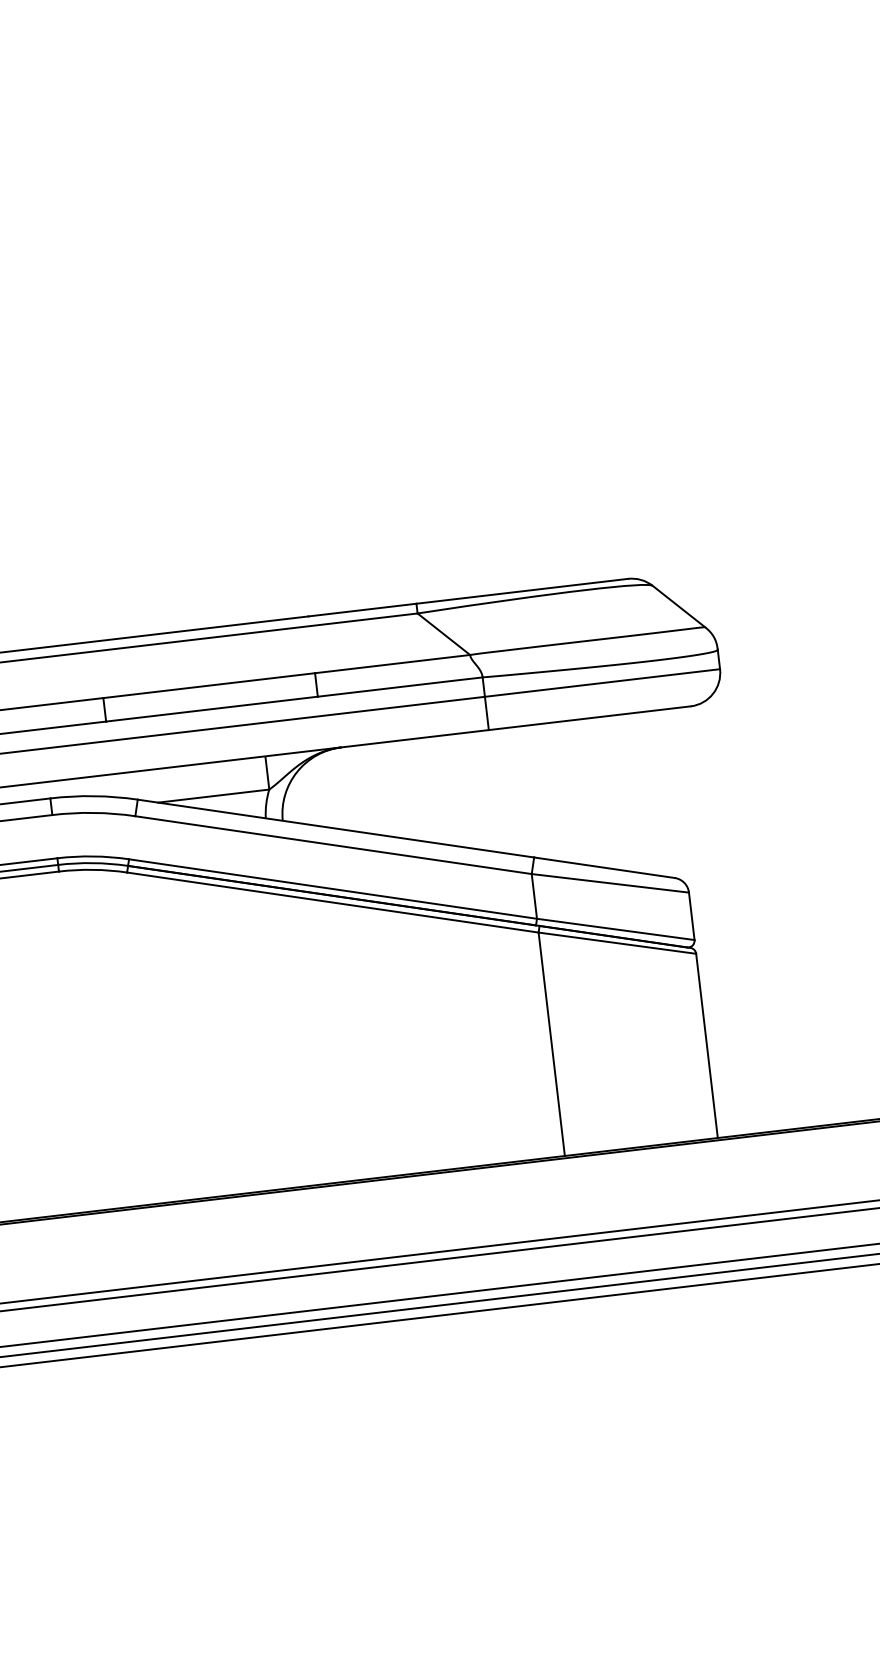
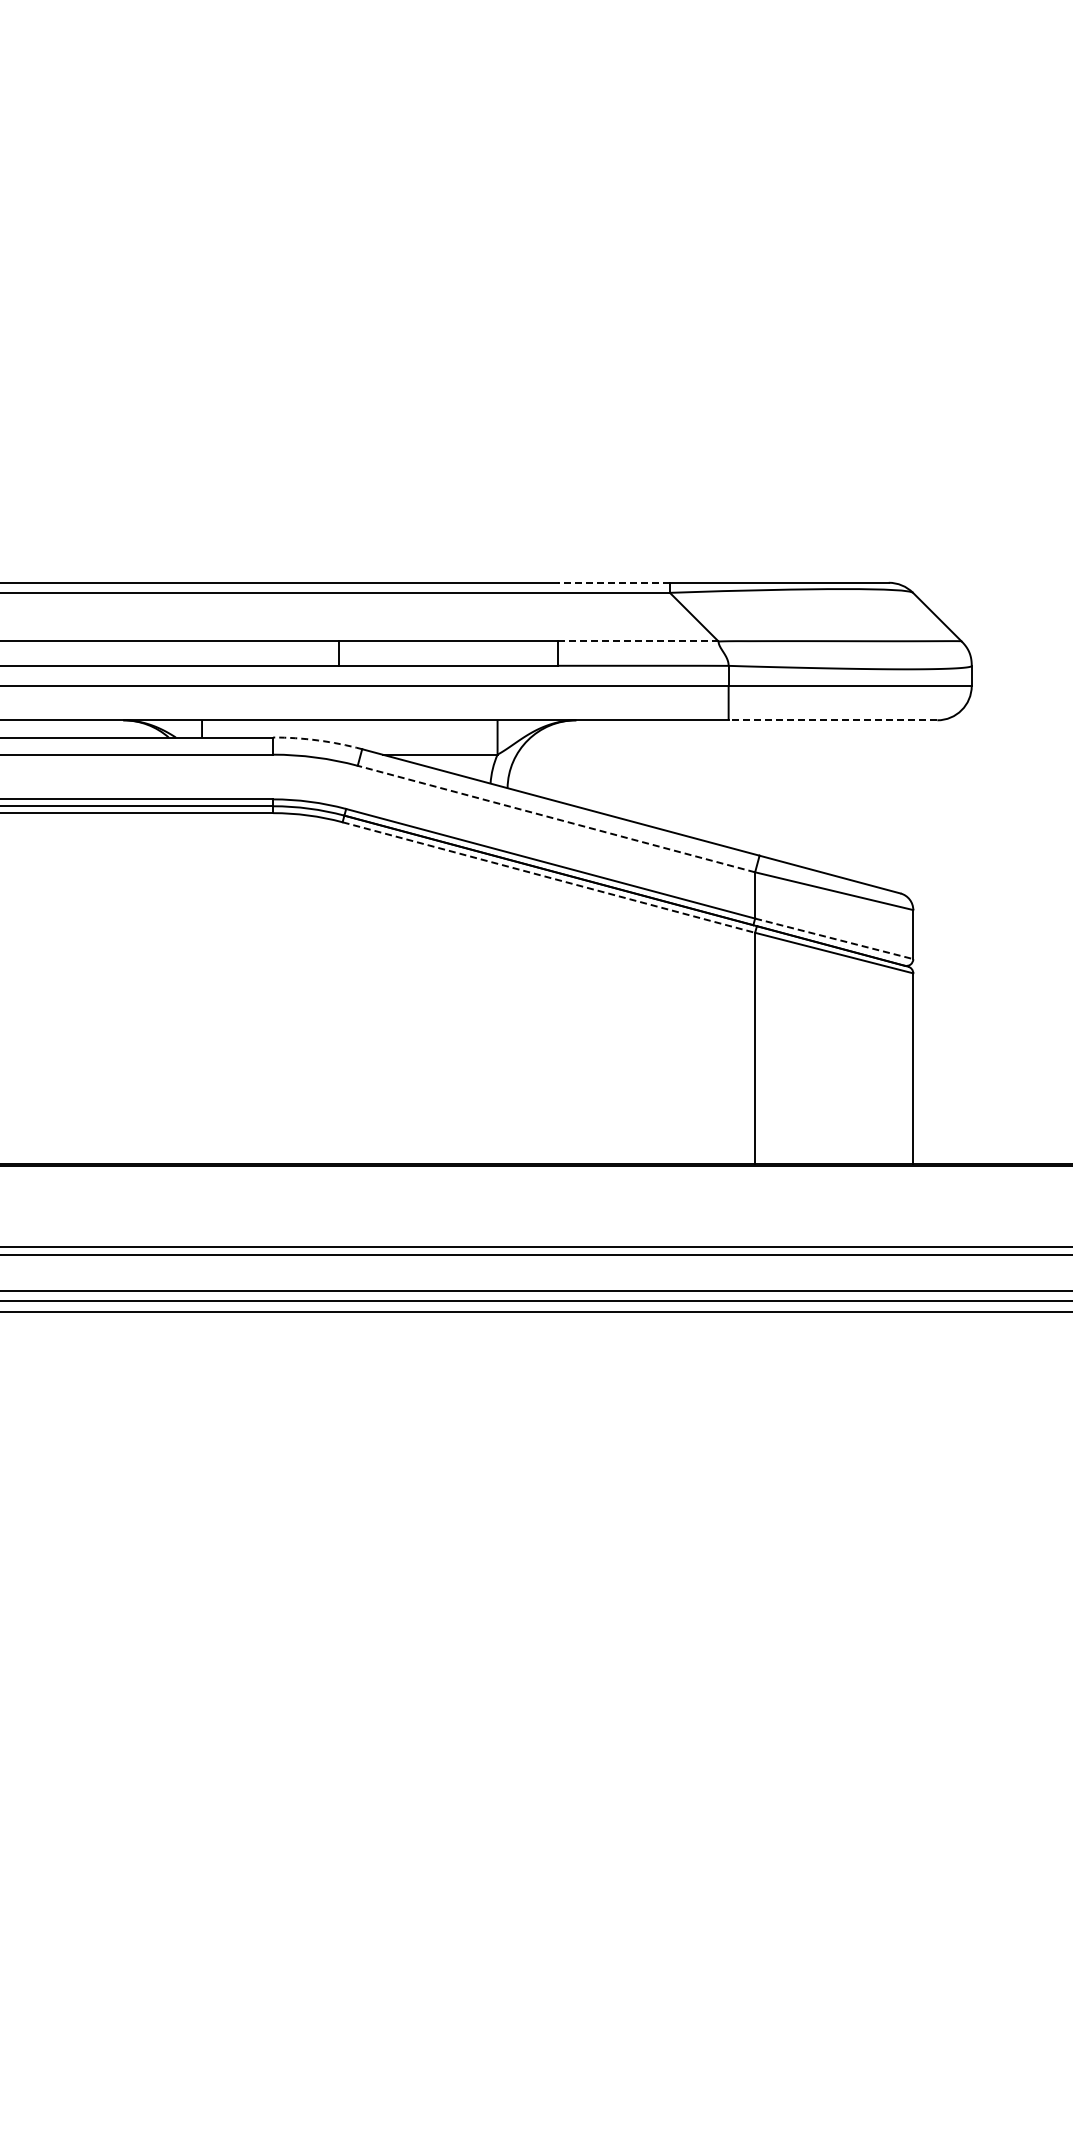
line: (362, 609) -> (614, 582), solid -> dashed
line: (391, 664) -> (637, 641), solid -> dashed
line: (589, 718) -> (832, 720), solid -> dashed
arc: (94, 796) -> (318, 740), solid -> dashed
line: (333, 845) -> (556, 819), solid -> dashed
line: (332, 902) -> (548, 877), solid -> dashed
line: (616, 929) -> (834, 938), solid -> dashed

